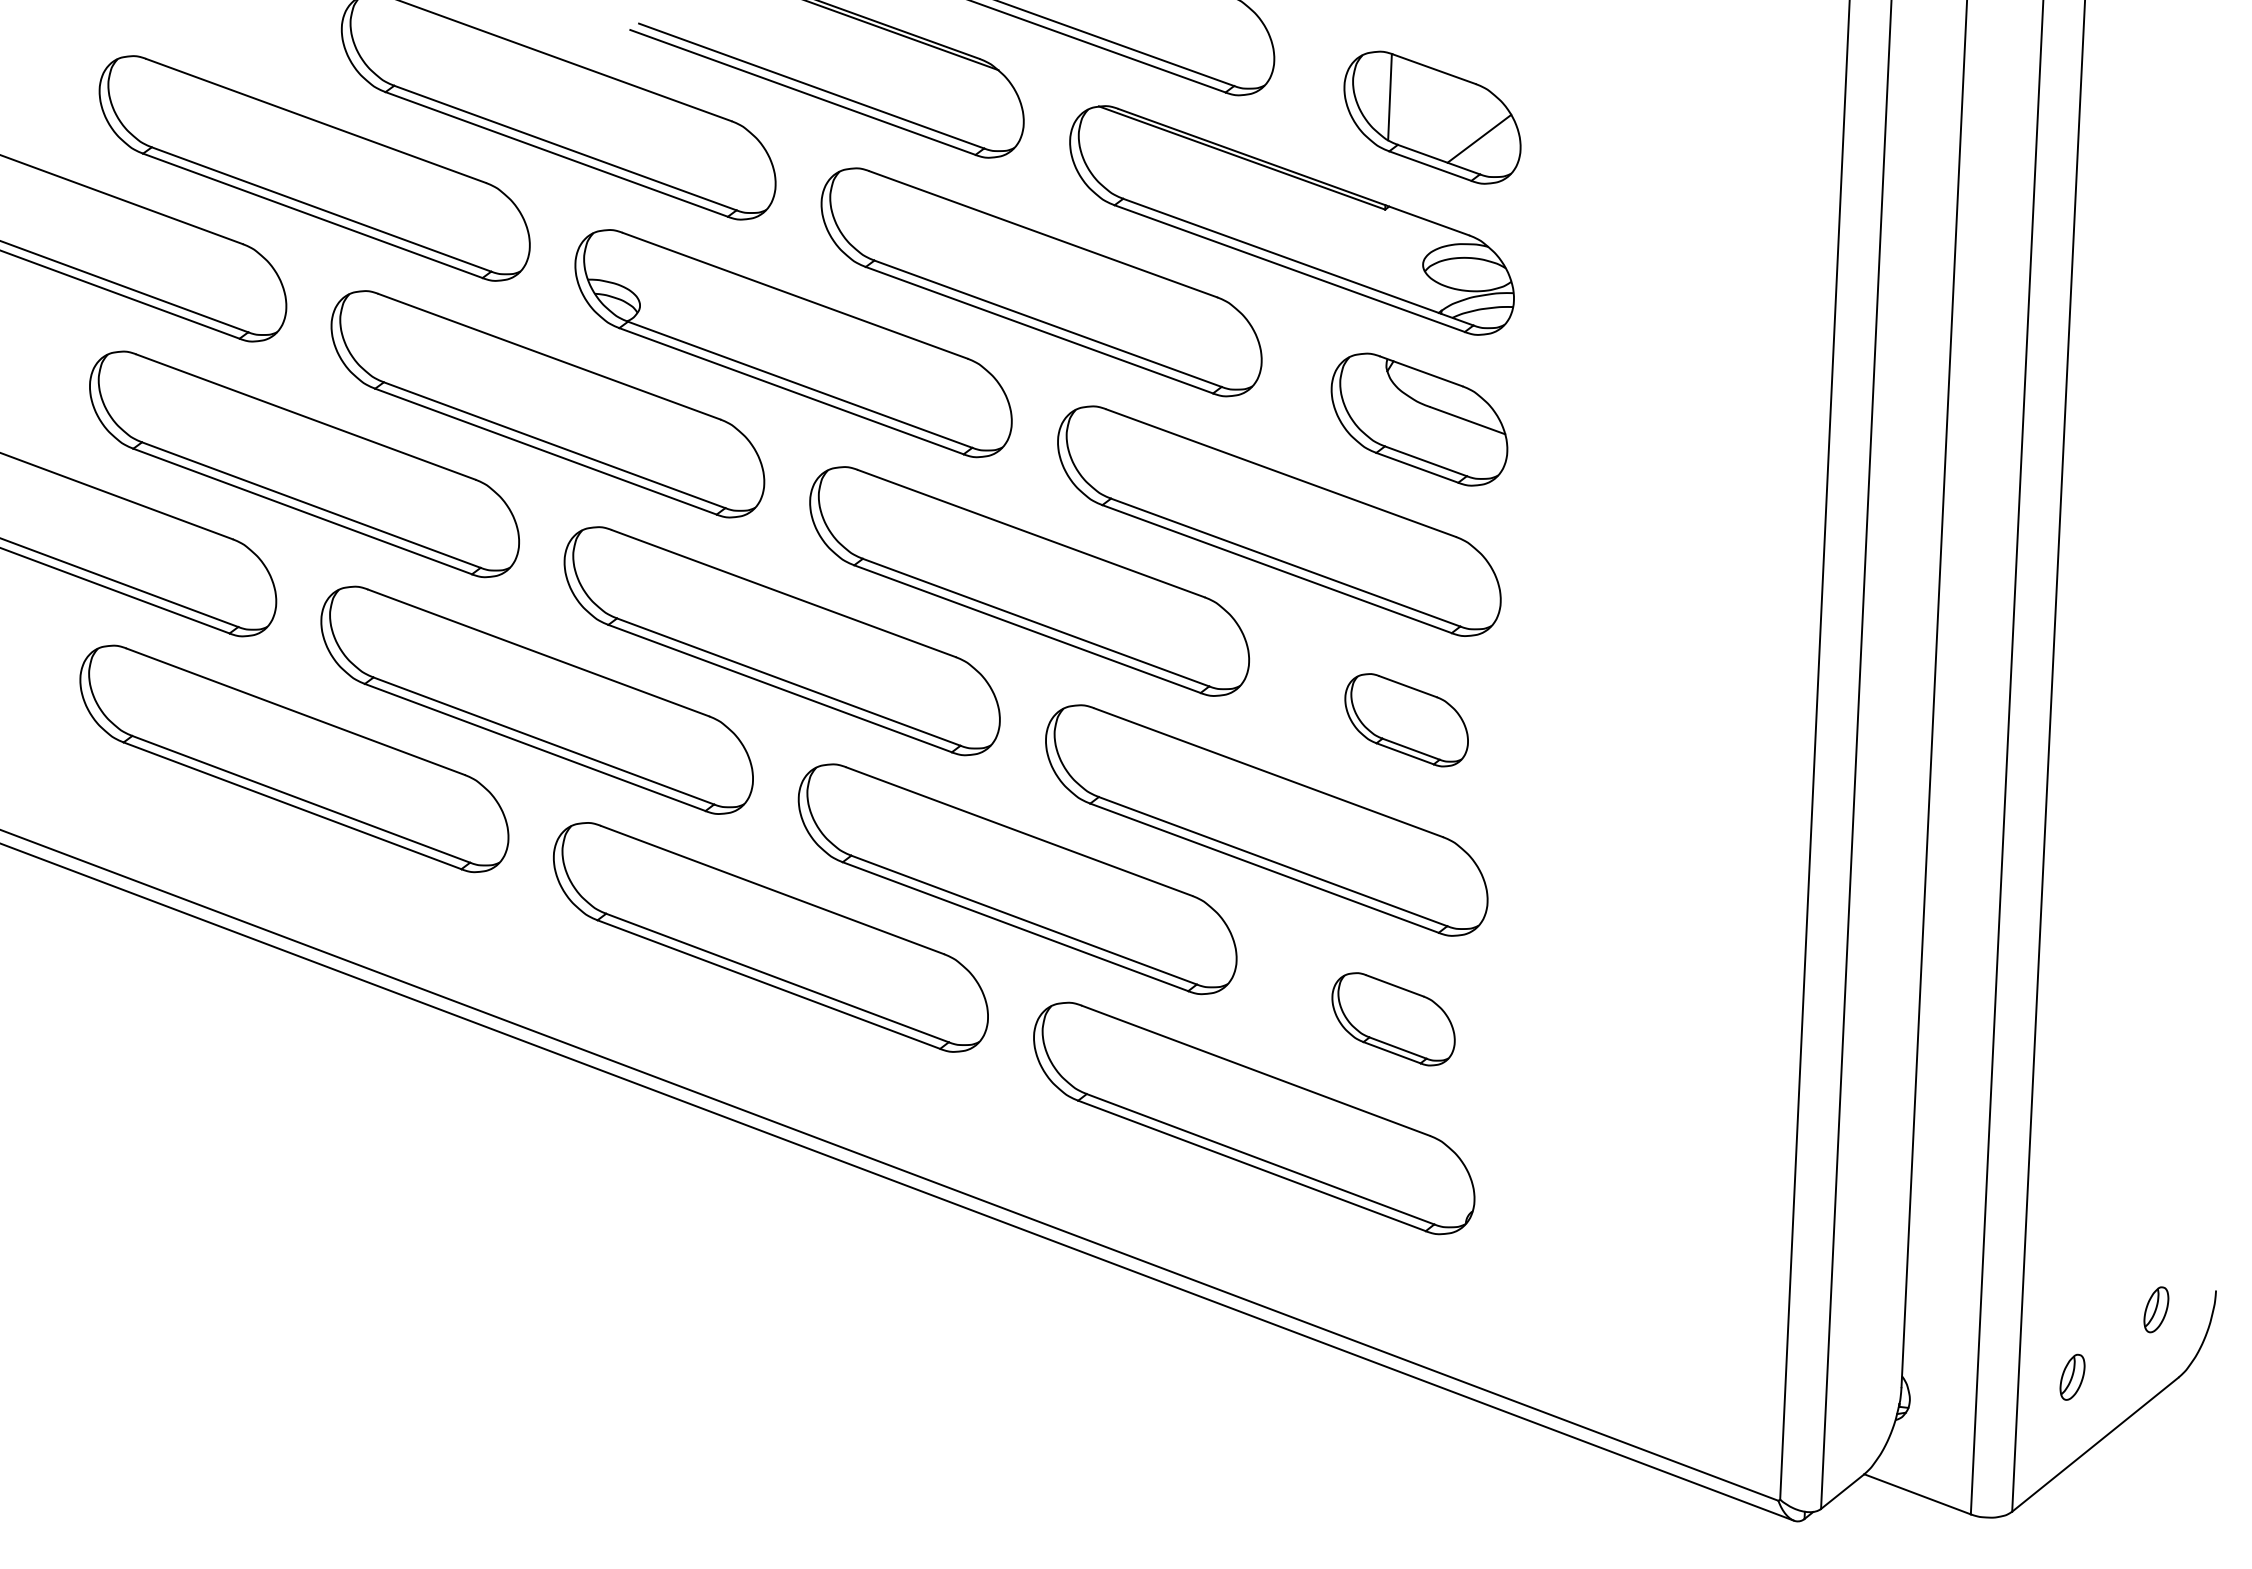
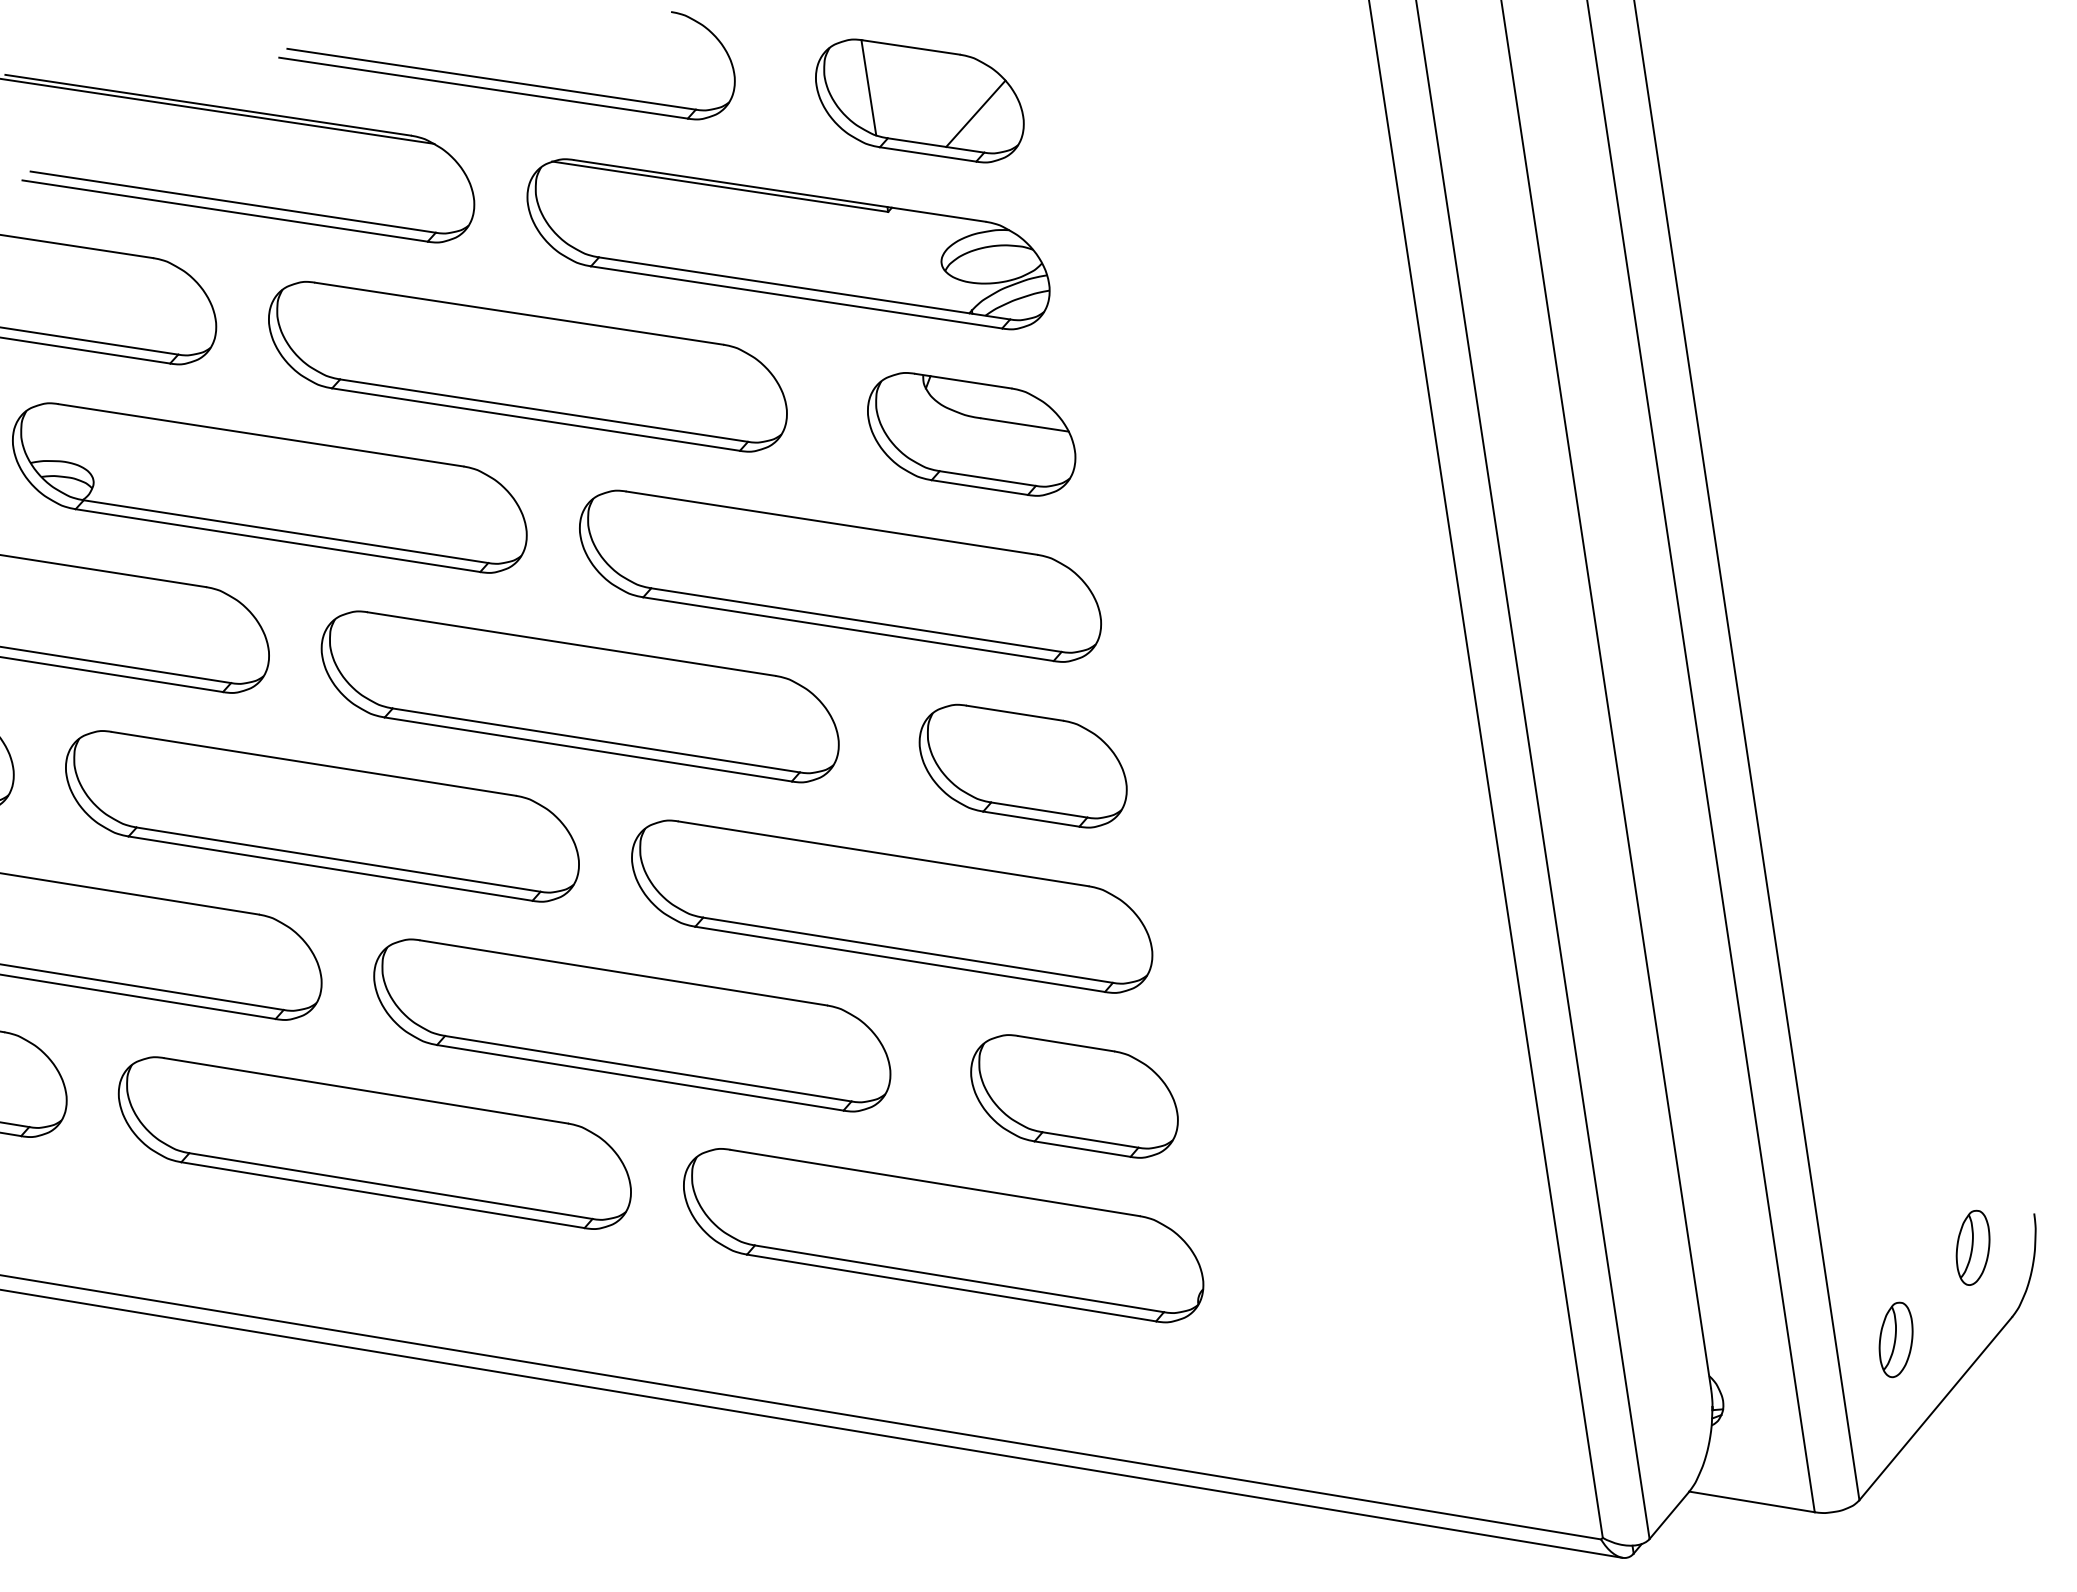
part: (1406, 720) -> (1023, 766), size x1.43
part: (1393, 1019) -> (1074, 1096), size x1.43
part: (2156, 1309) -> (1973, 1247), size x1.43
part: (2072, 1377) -> (1896, 1340), size x1.43

